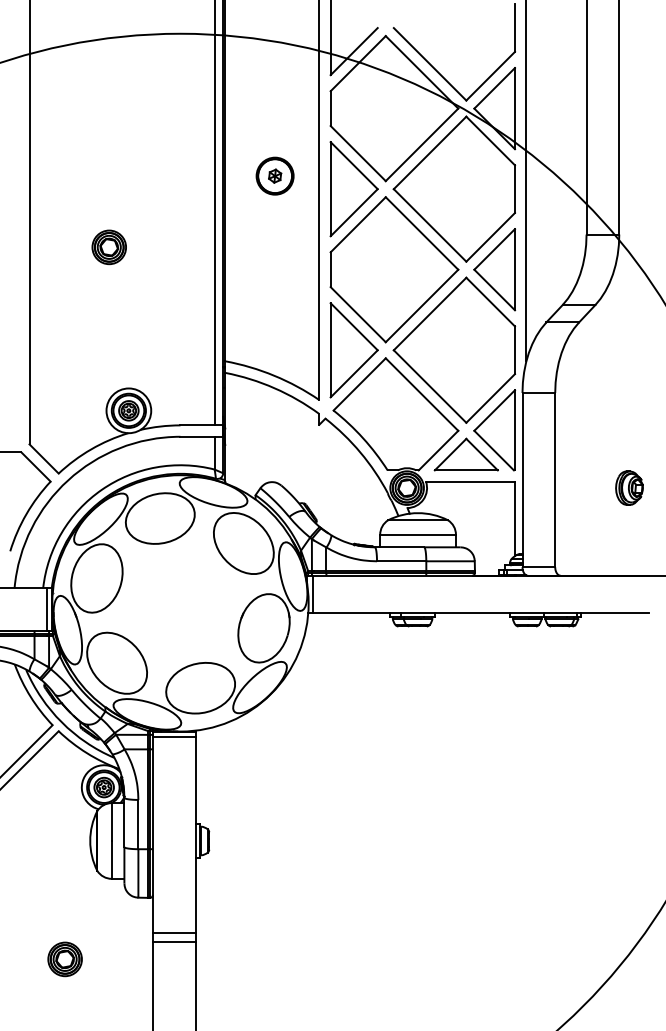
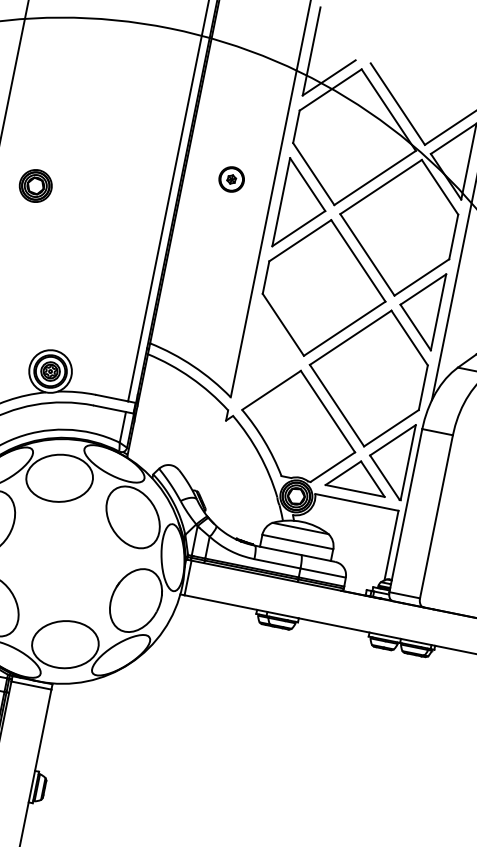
part: (274, 175) -> (231, 178), size x0.7
part: (108, 247) -> (35, 185), moved
part: (353, 350) -> (272, 357), removed

